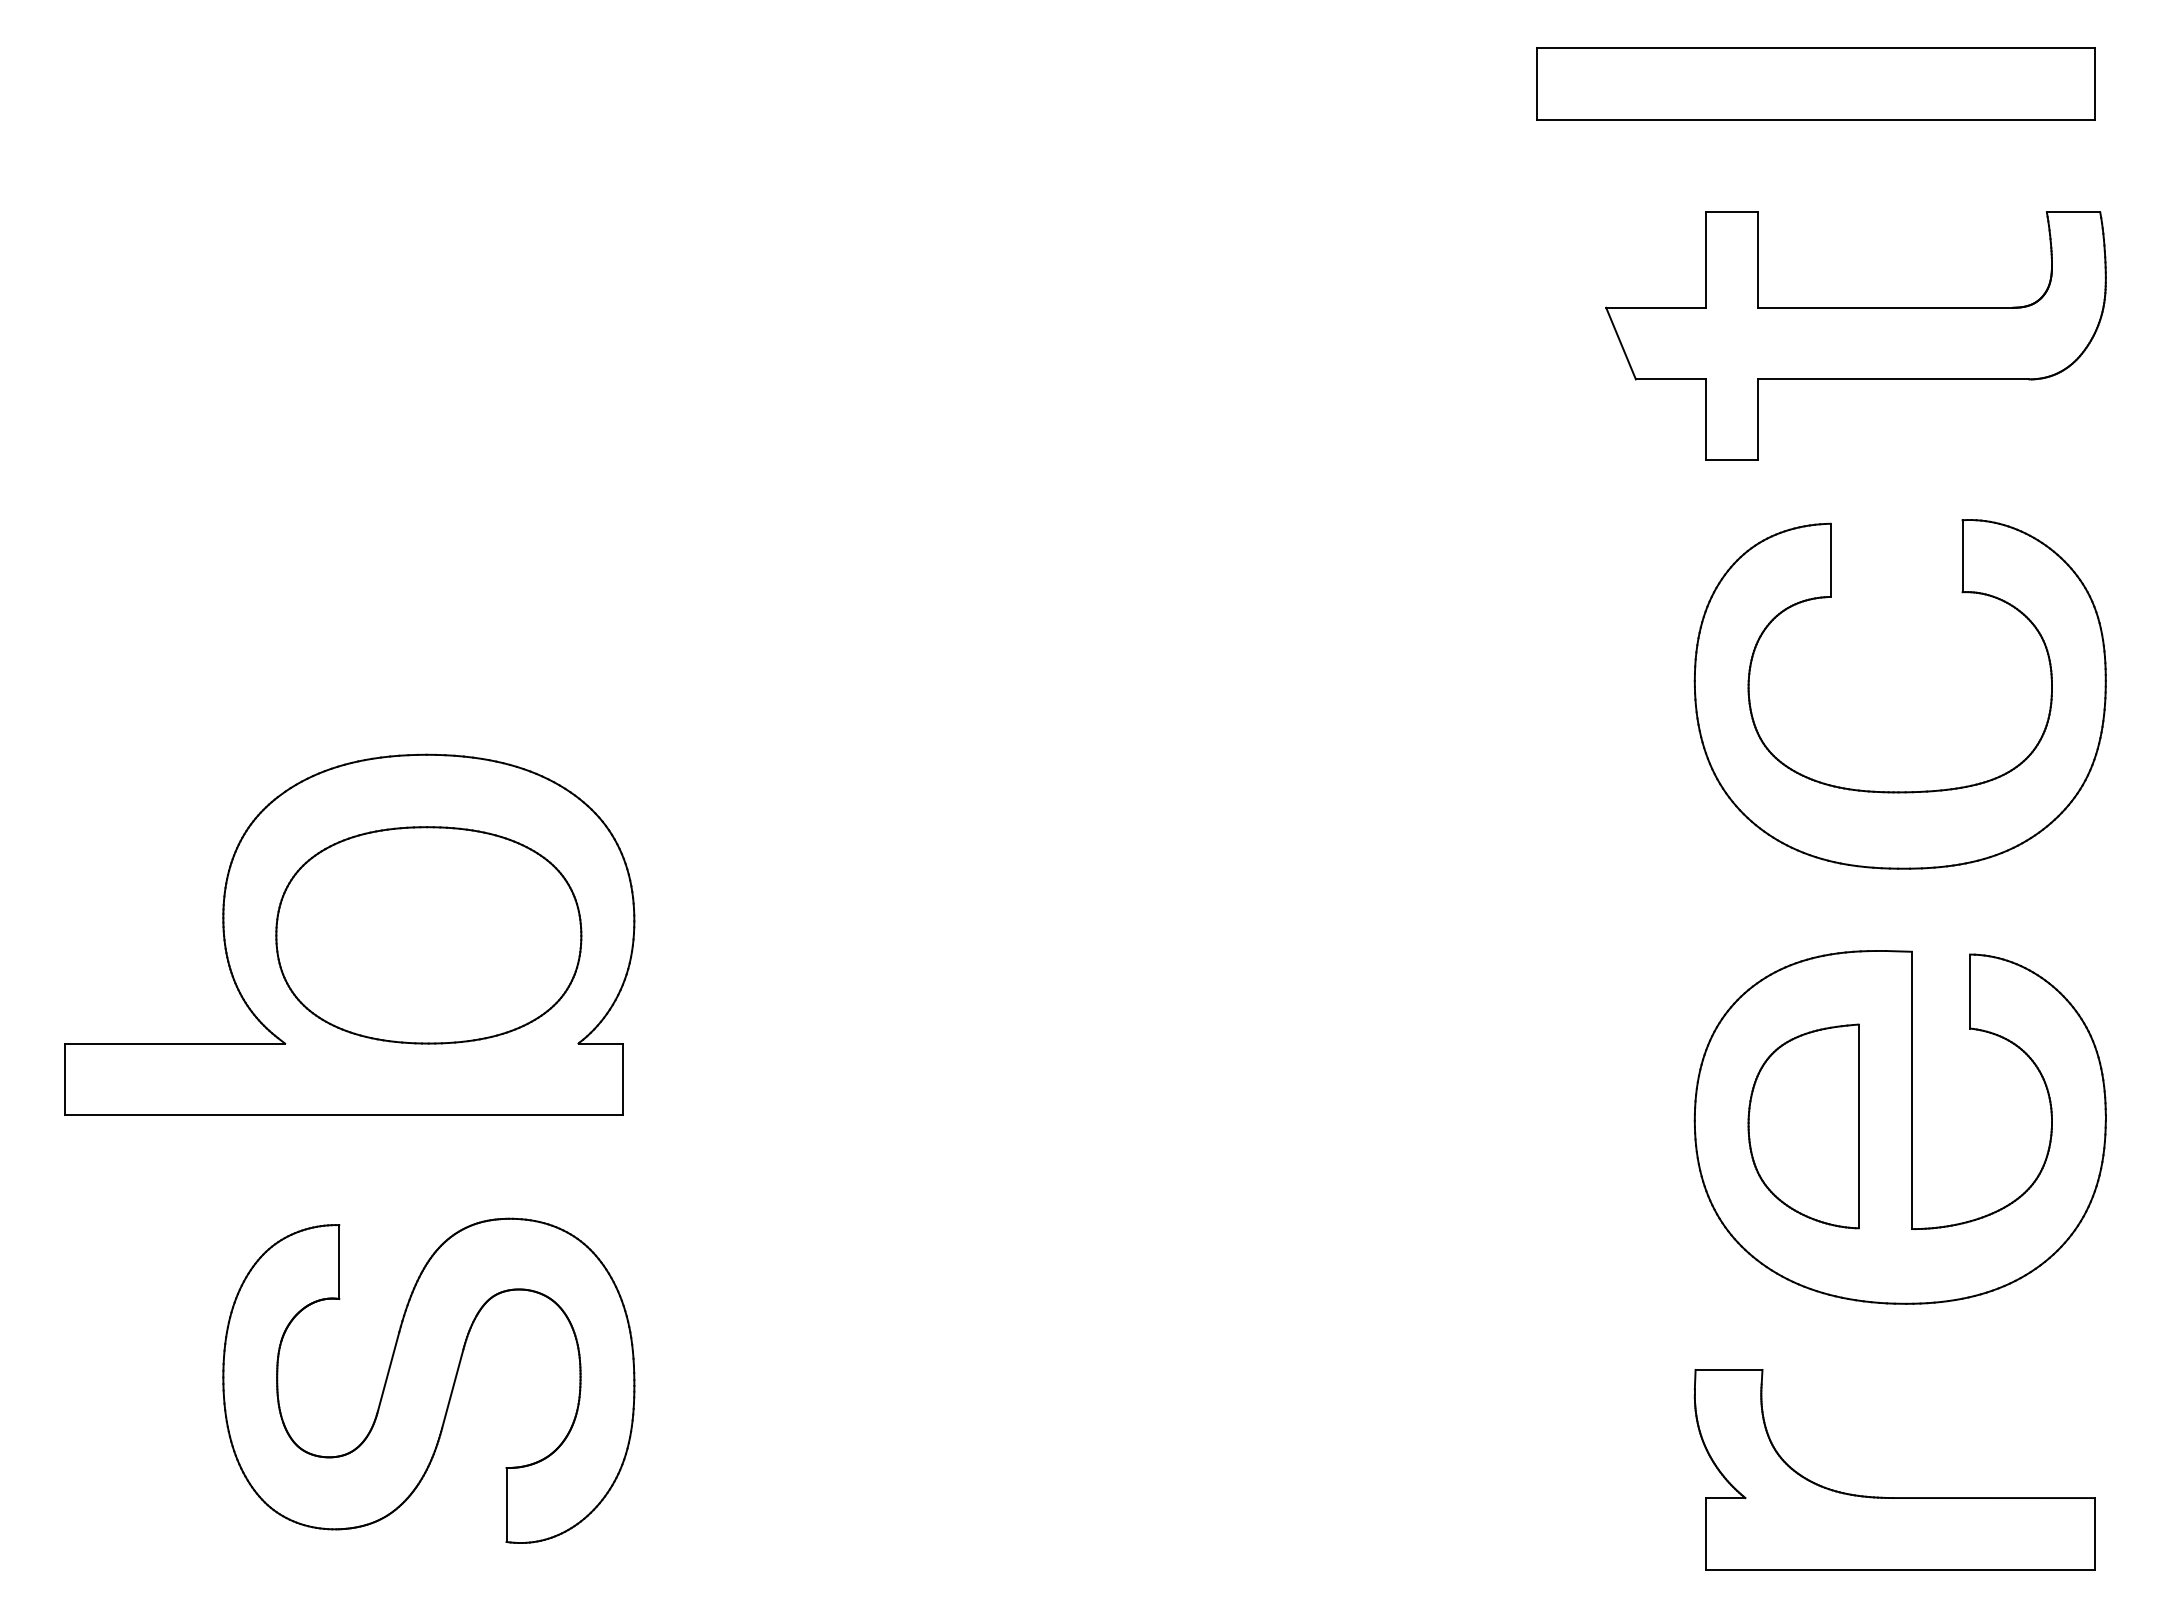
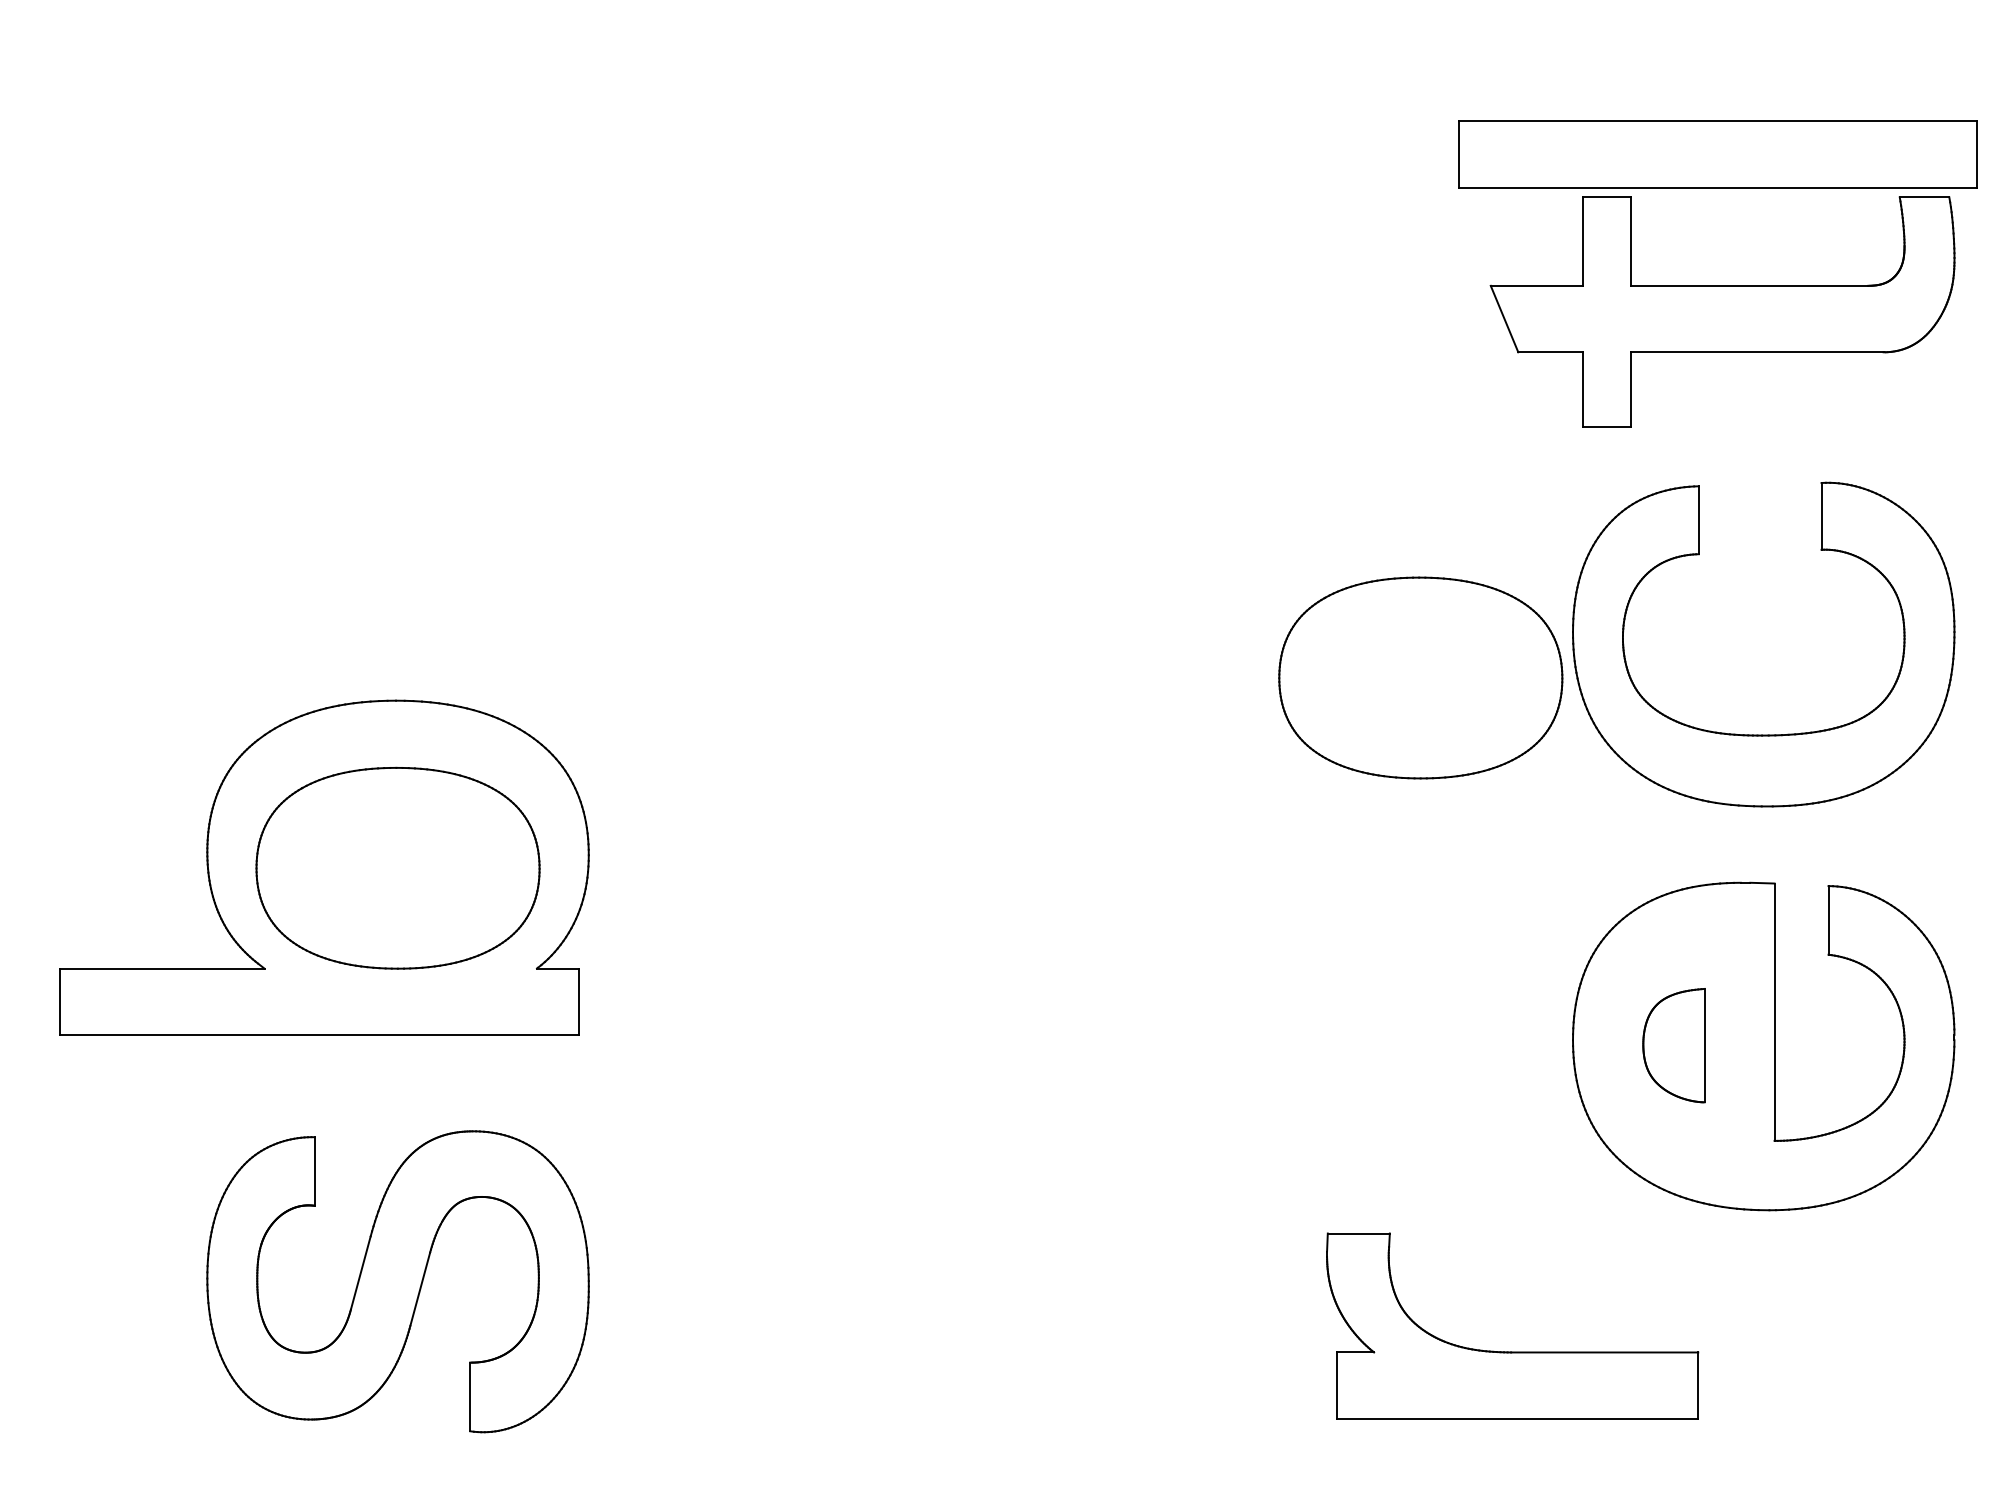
part: (1815, 83) -> (1717, 153), moved
part: (1530, 730) -> (1420, 678), added
part: (1803, 1126) -> (1673, 1045), size x0.6
part: (1894, 1497) -> (1512, 1351), moved

